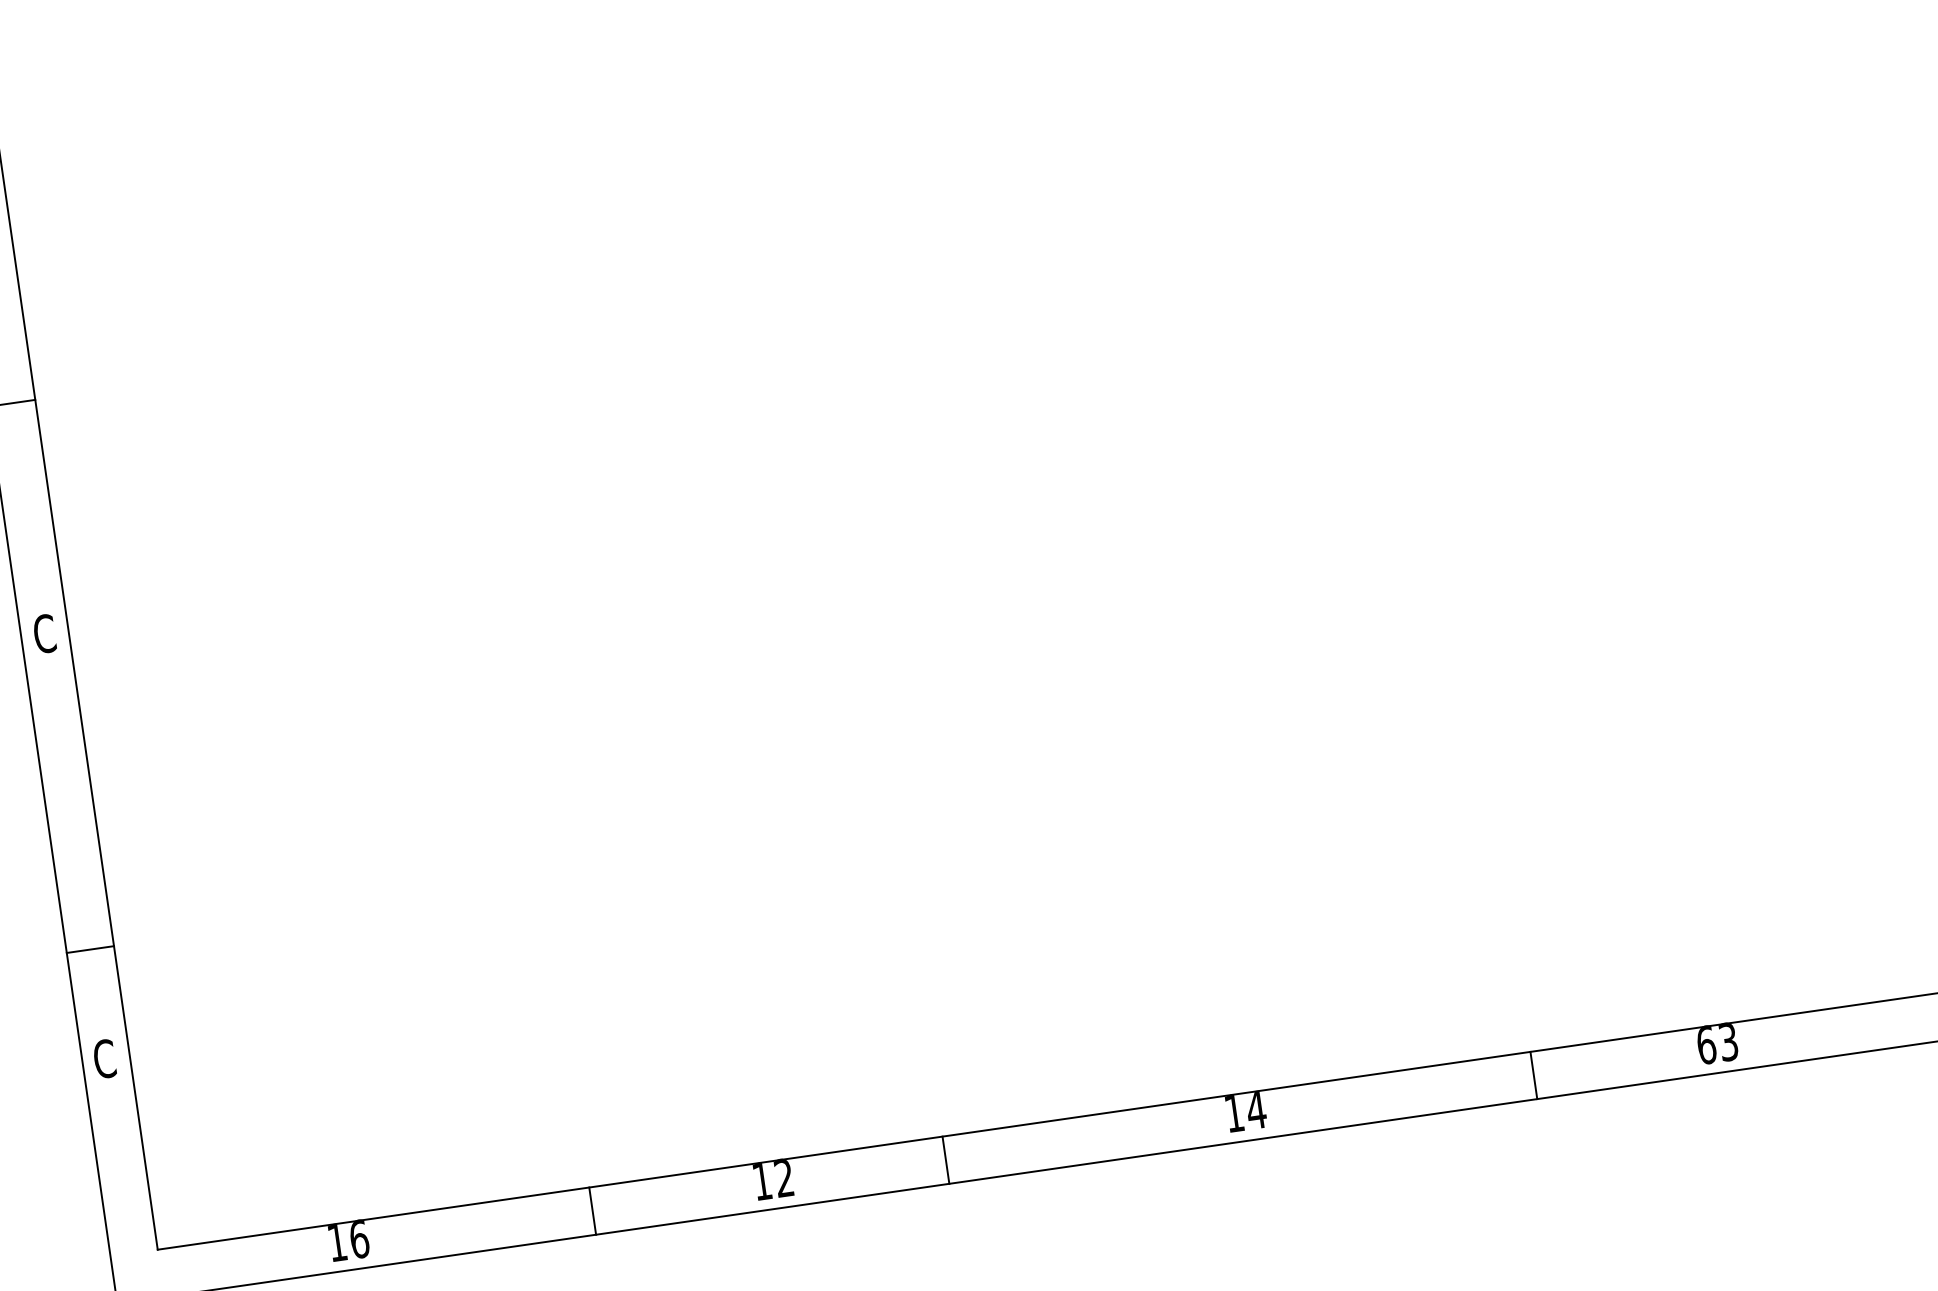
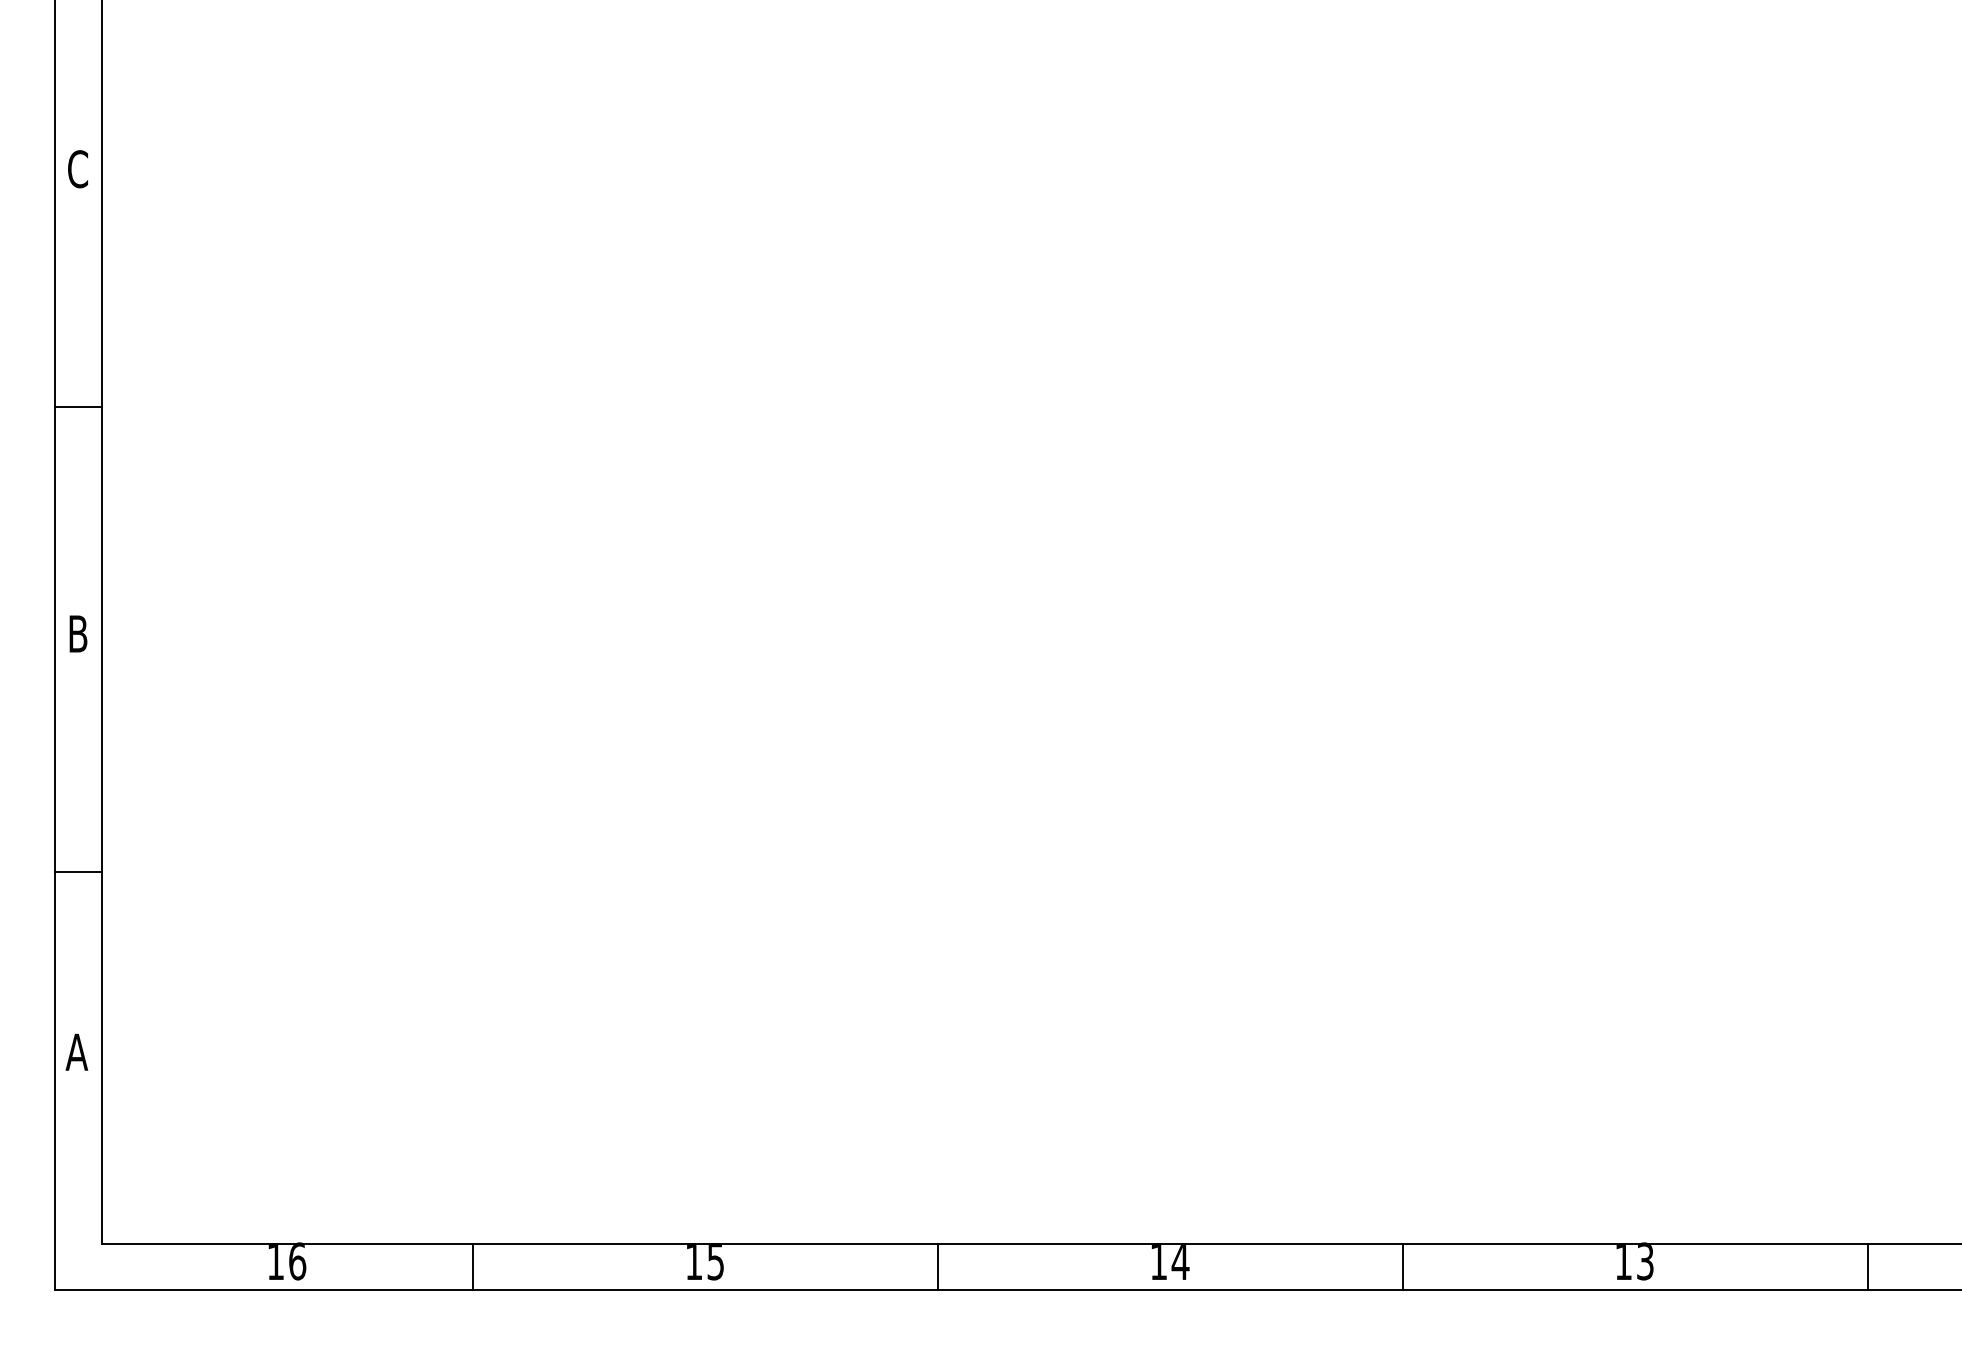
text: (45, 634) -> (78, 634), C -> B
line: (90, 949) -> (78, 871), moved
text: (1706, 1045) -> (1623, 1261), 63 -> 13
text: (104, 1059) -> (76, 1052), C -> A
line: (1533, 1075) -> (1402, 1266), moved
line: (946, 1159) -> (938, 1266), moved
text: (783, 1178) -> (715, 1261), 12 -> 15
line: (592, 1210) -> (473, 1266), moved

